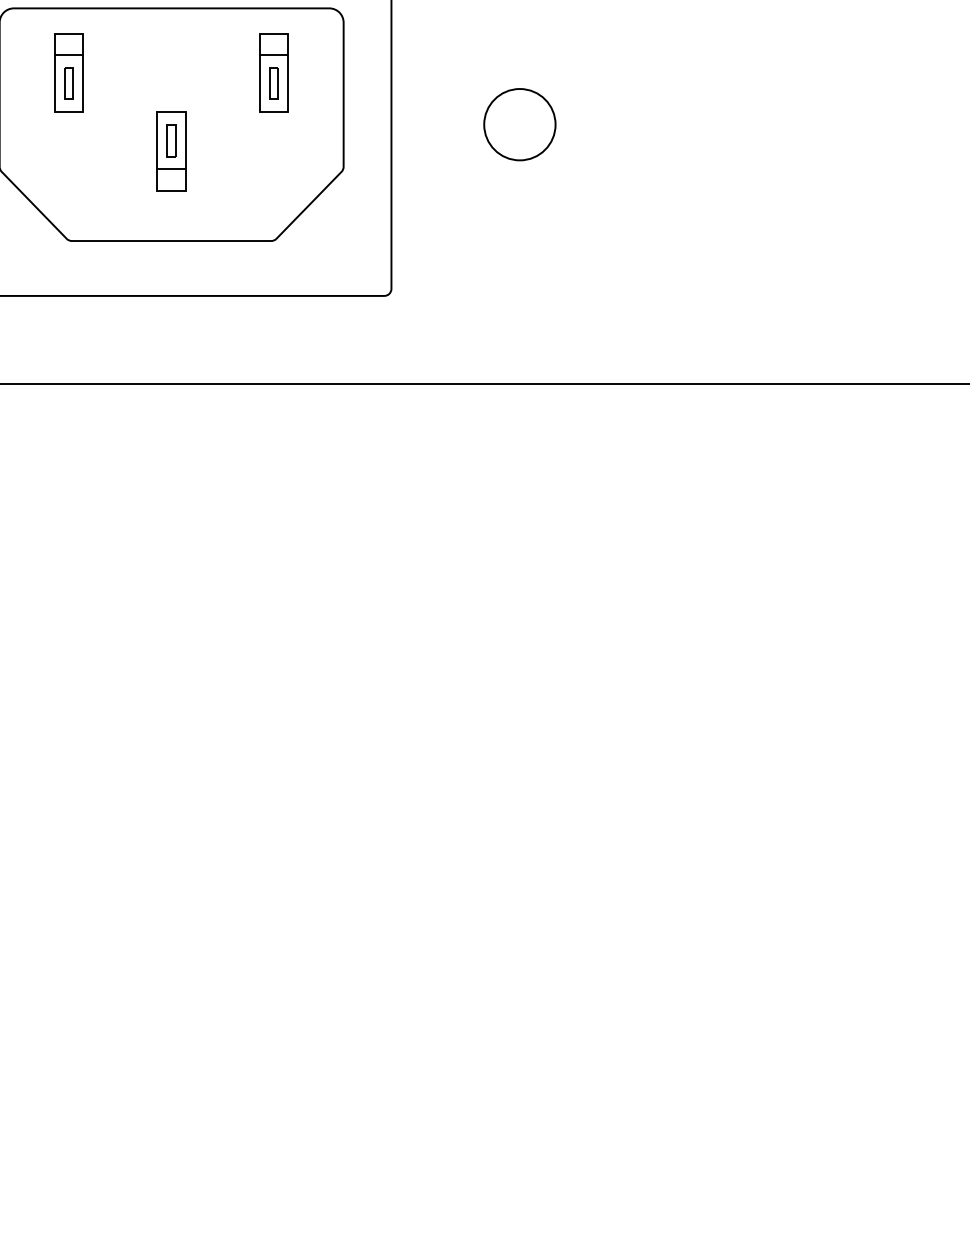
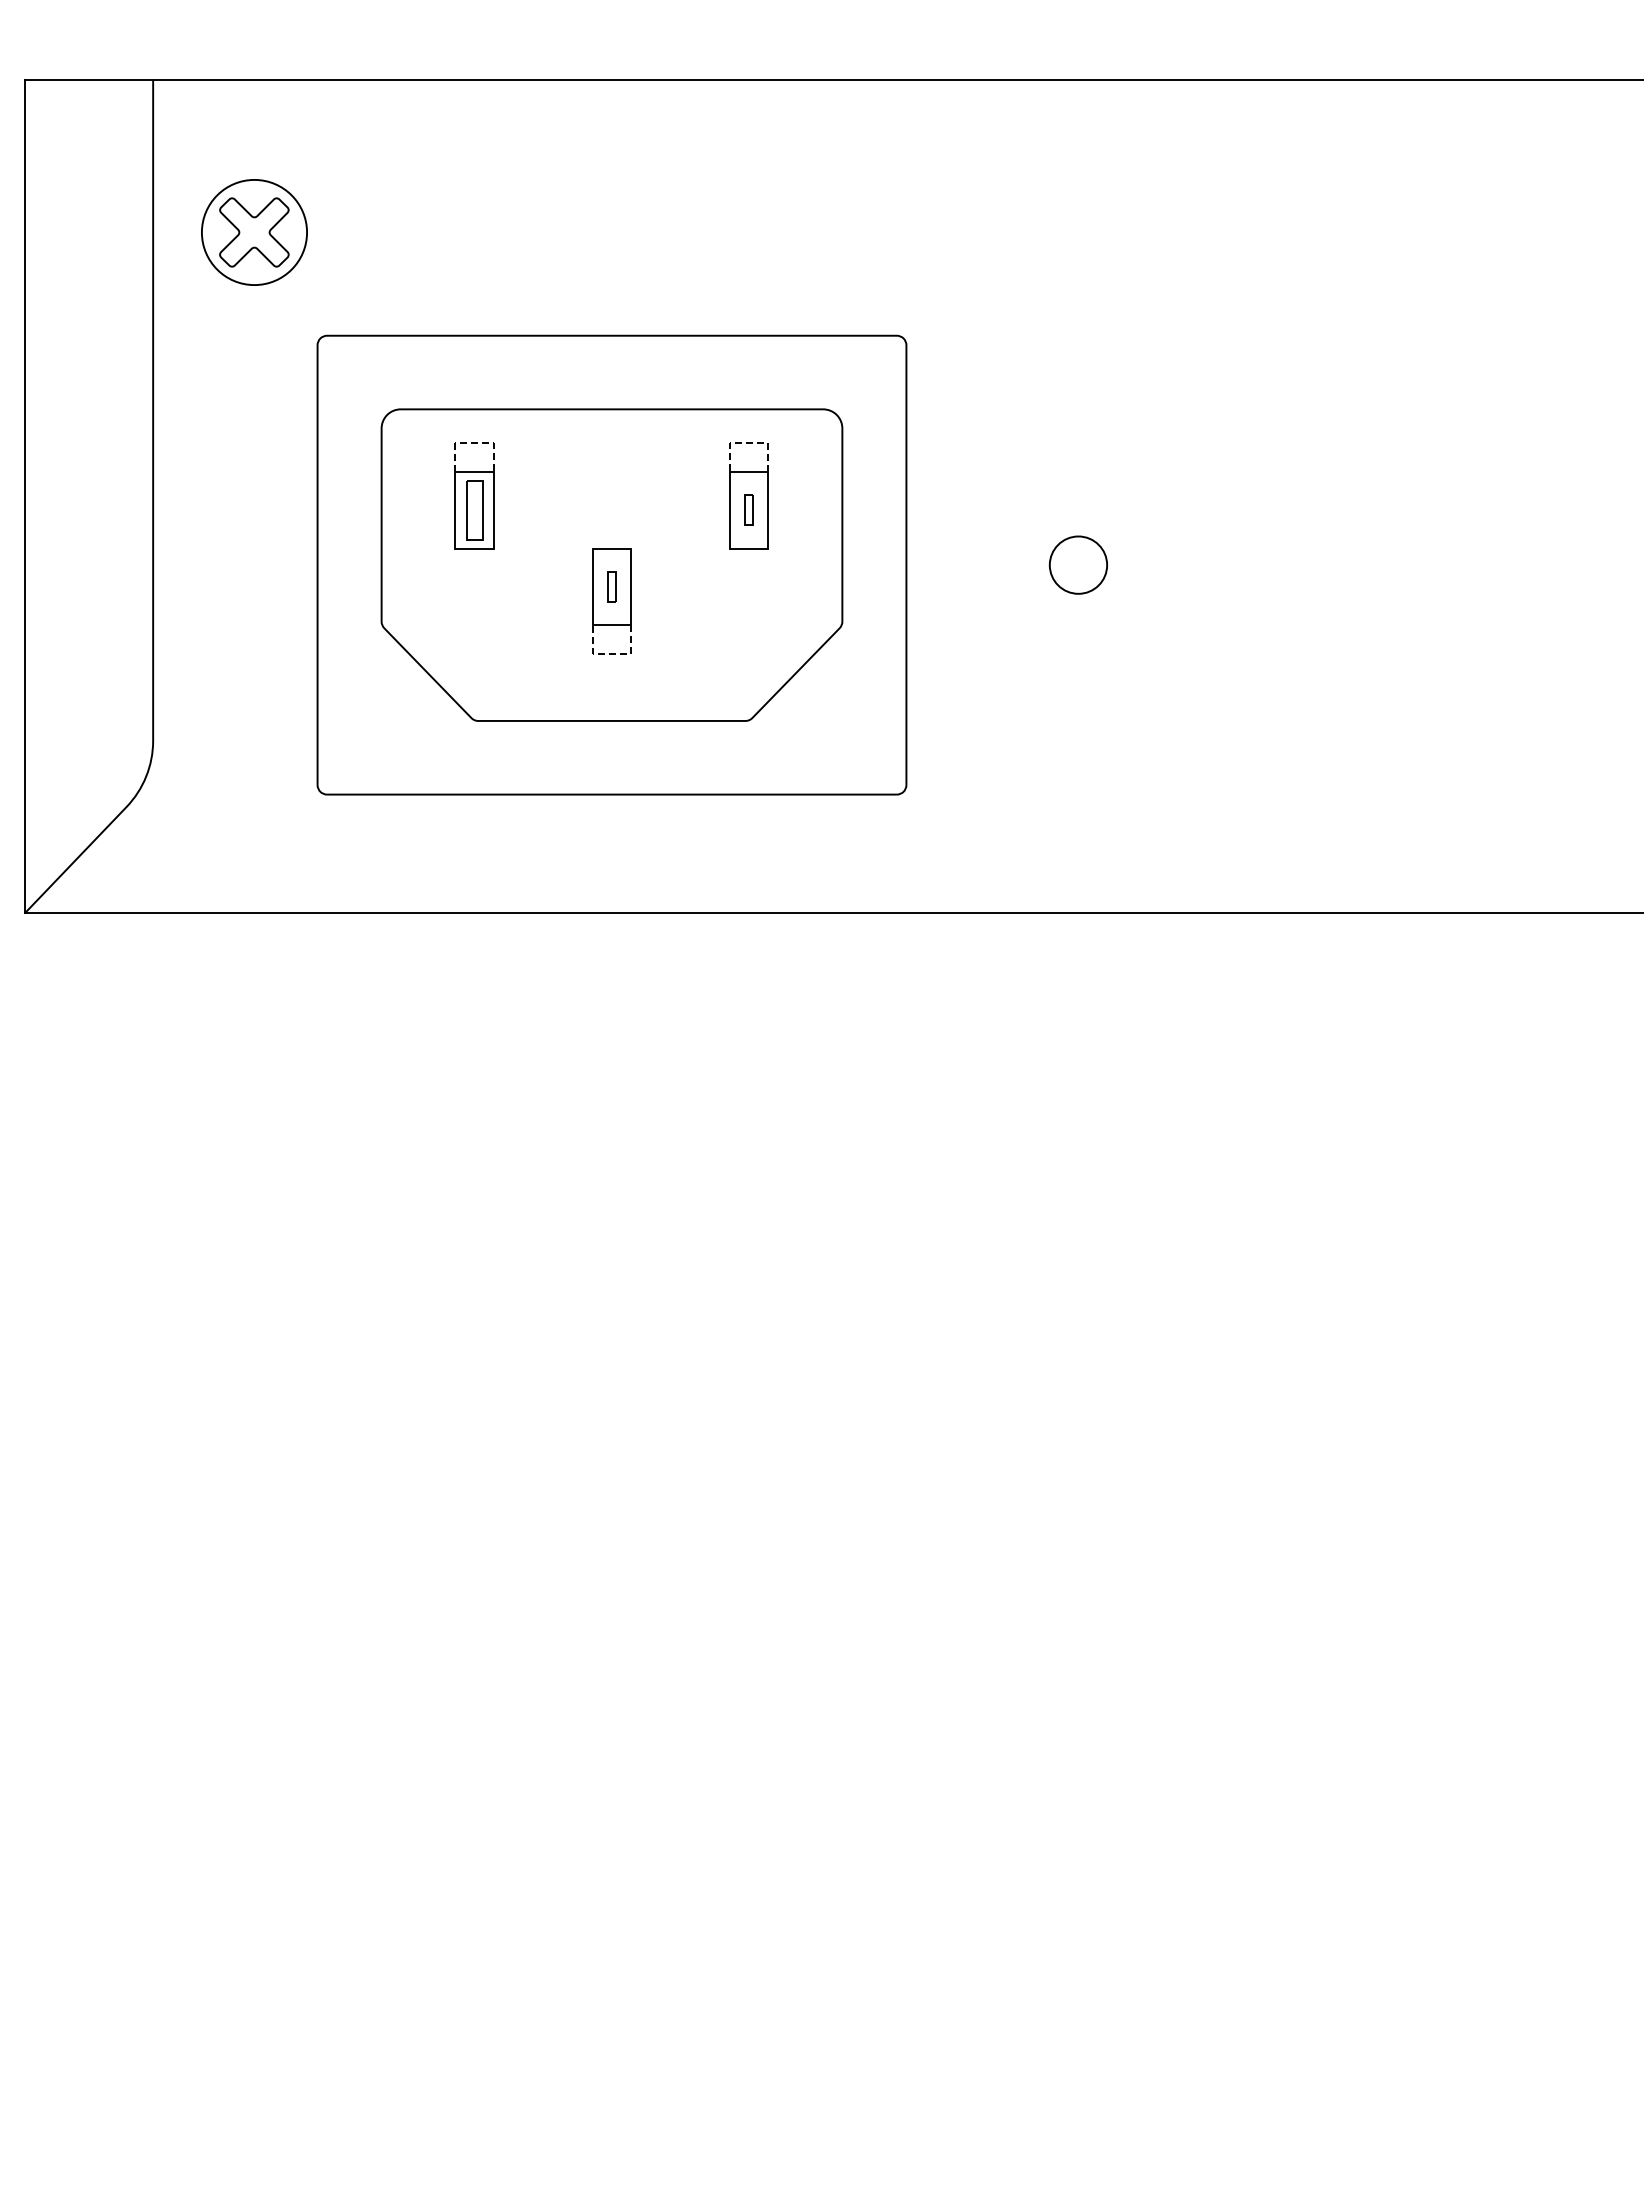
line: (69, 33) -> (475, 443), solid -> dashed
line: (273, 33) -> (748, 443), solid -> dashed
part: (69, 83) -> (474, 509), size x1.4
part: (274, 83) -> (749, 509), size x0.7
circle: (519, 124) -> (1078, 564), size x0.6
part: (171, 140) -> (611, 586), size x0.7
line: (171, 190) -> (611, 653), solid -> dashed

